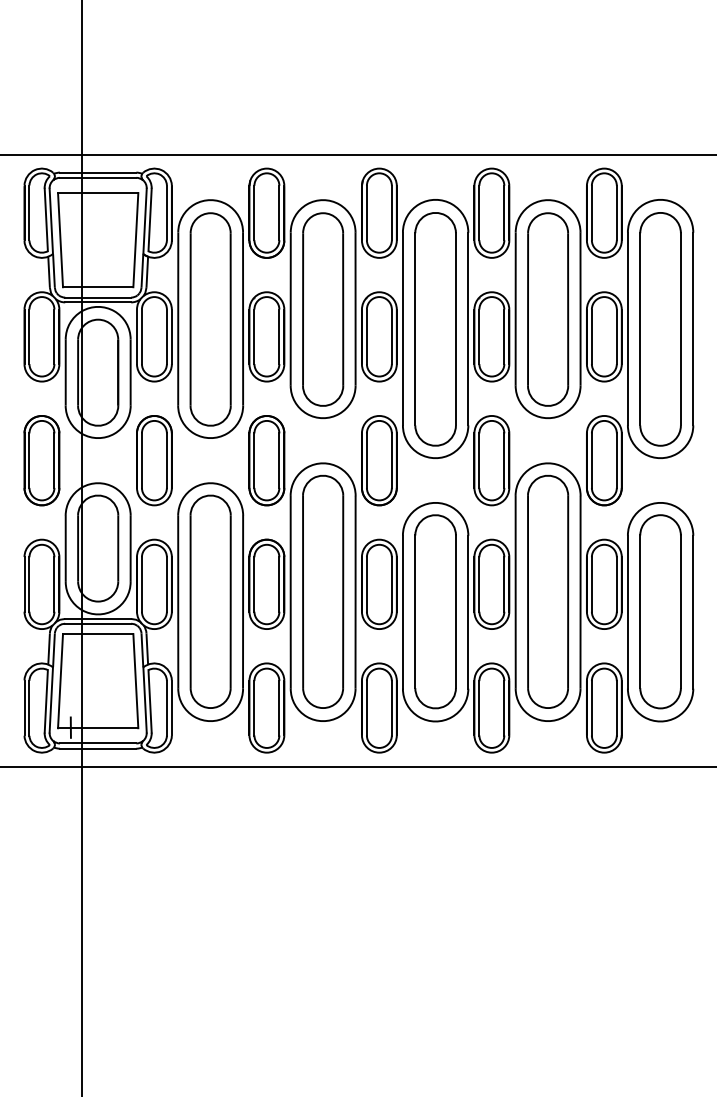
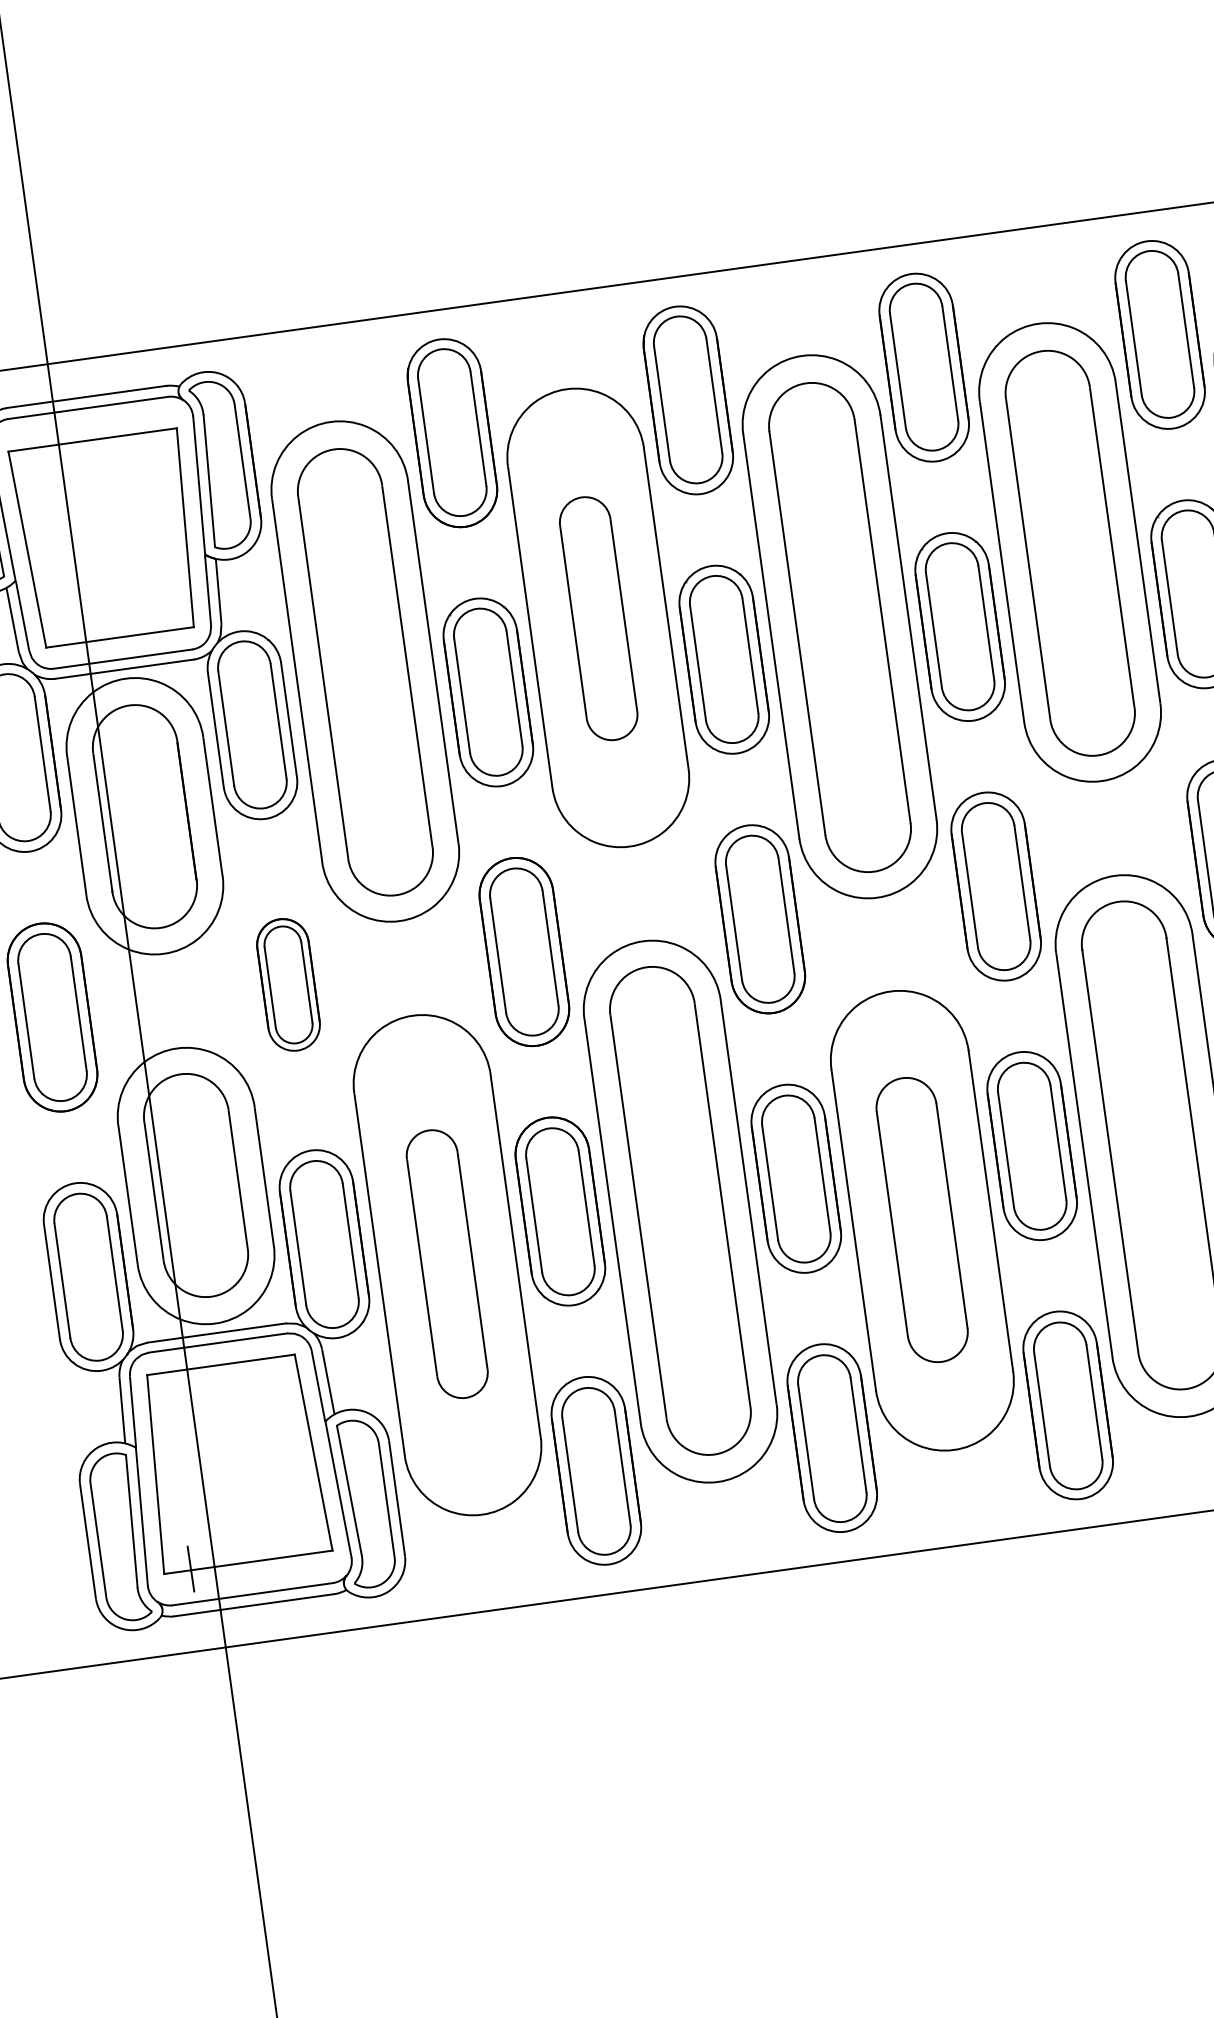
part: (323, 309) -> (599, 618), size x0.6
part: (154, 460) -> (288, 984), size x0.7
part: (210, 601) -> (447, 1263), size x0.6
part: (435, 611) -> (921, 1219), size x0.7

